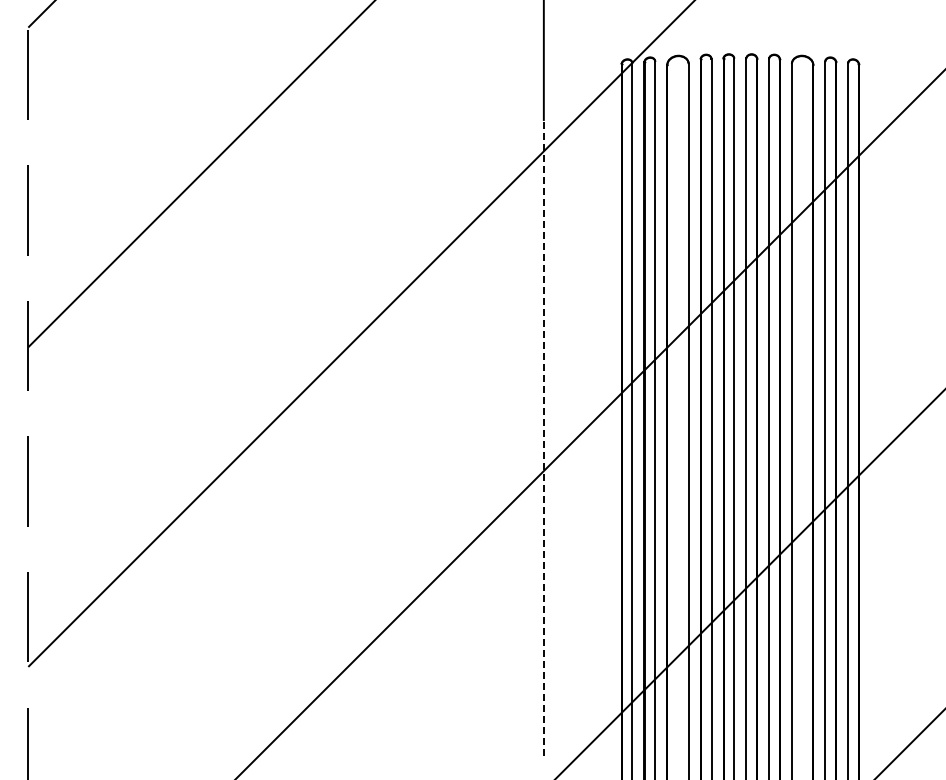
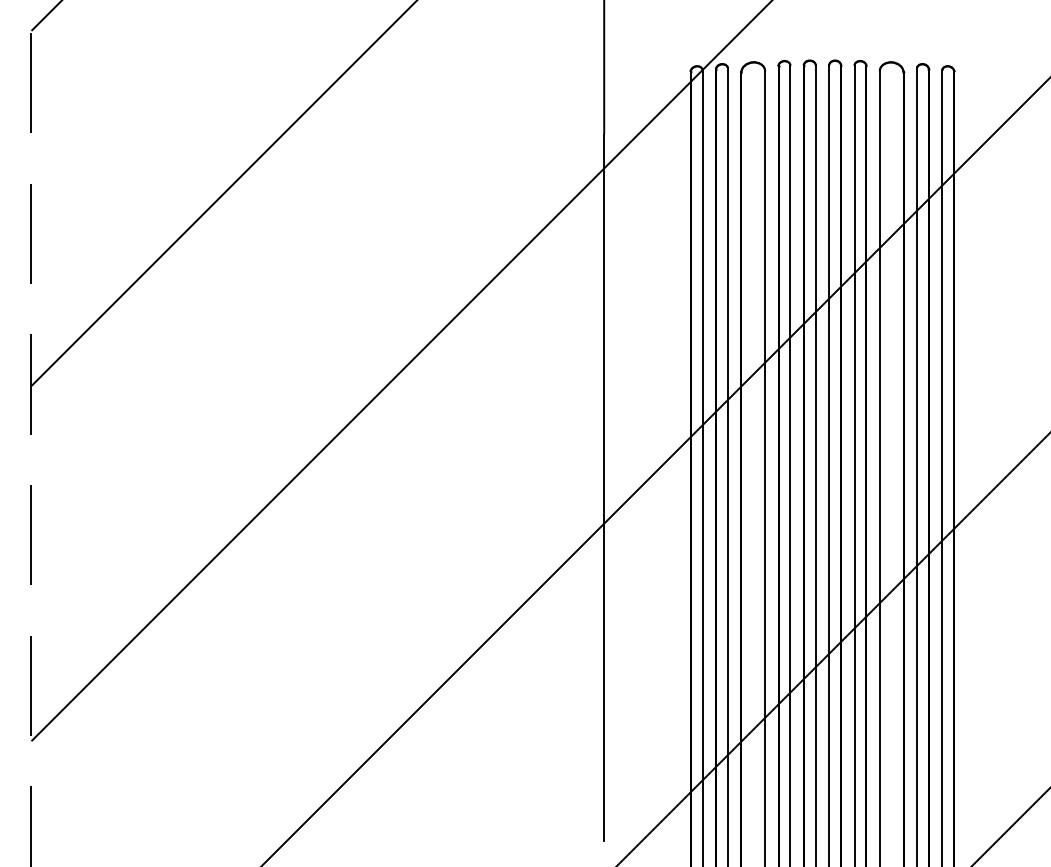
line: (543, 438) -> (603, 487), dashed -> solid

